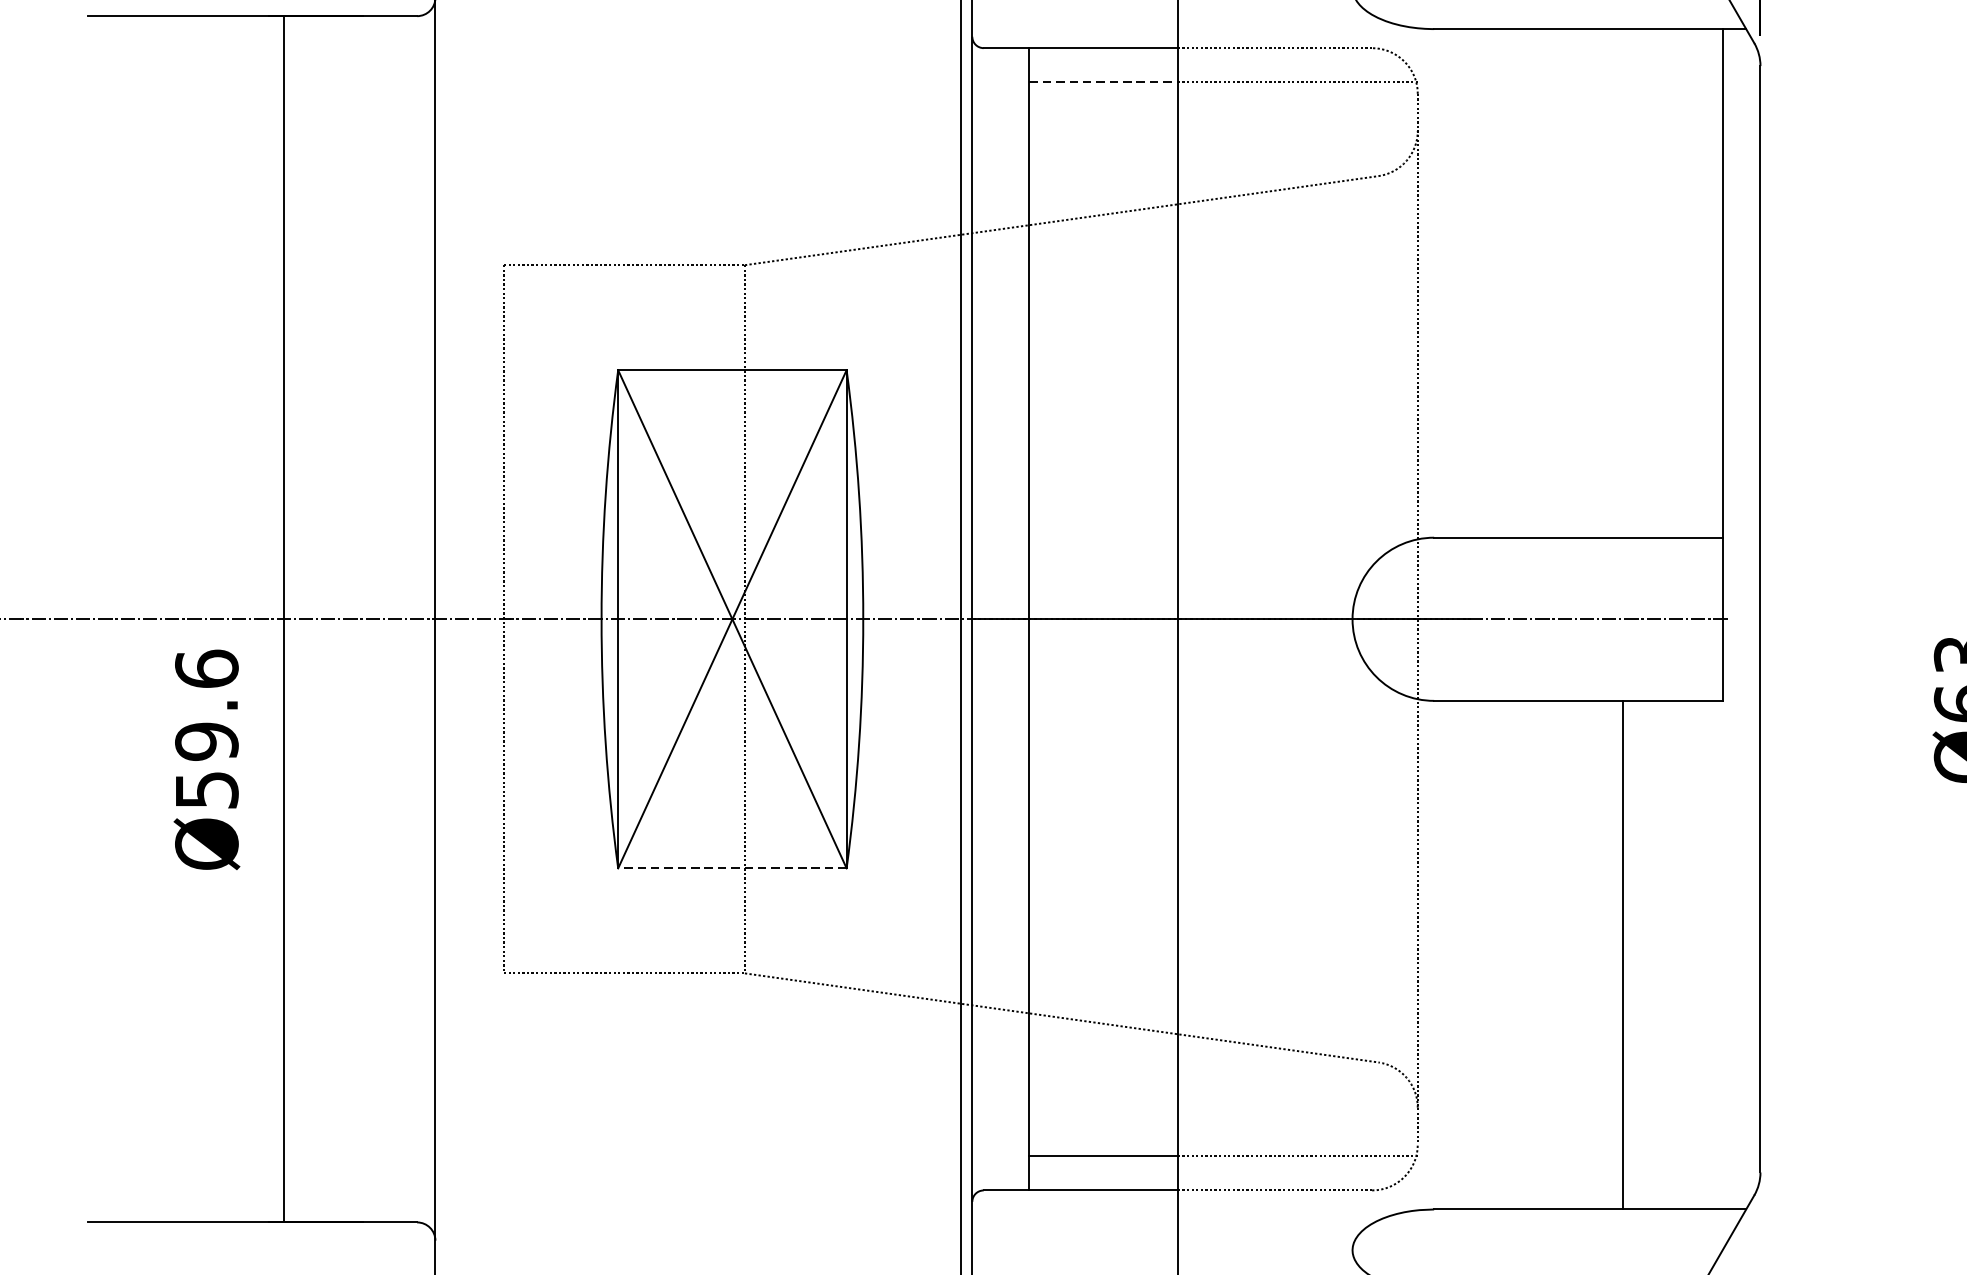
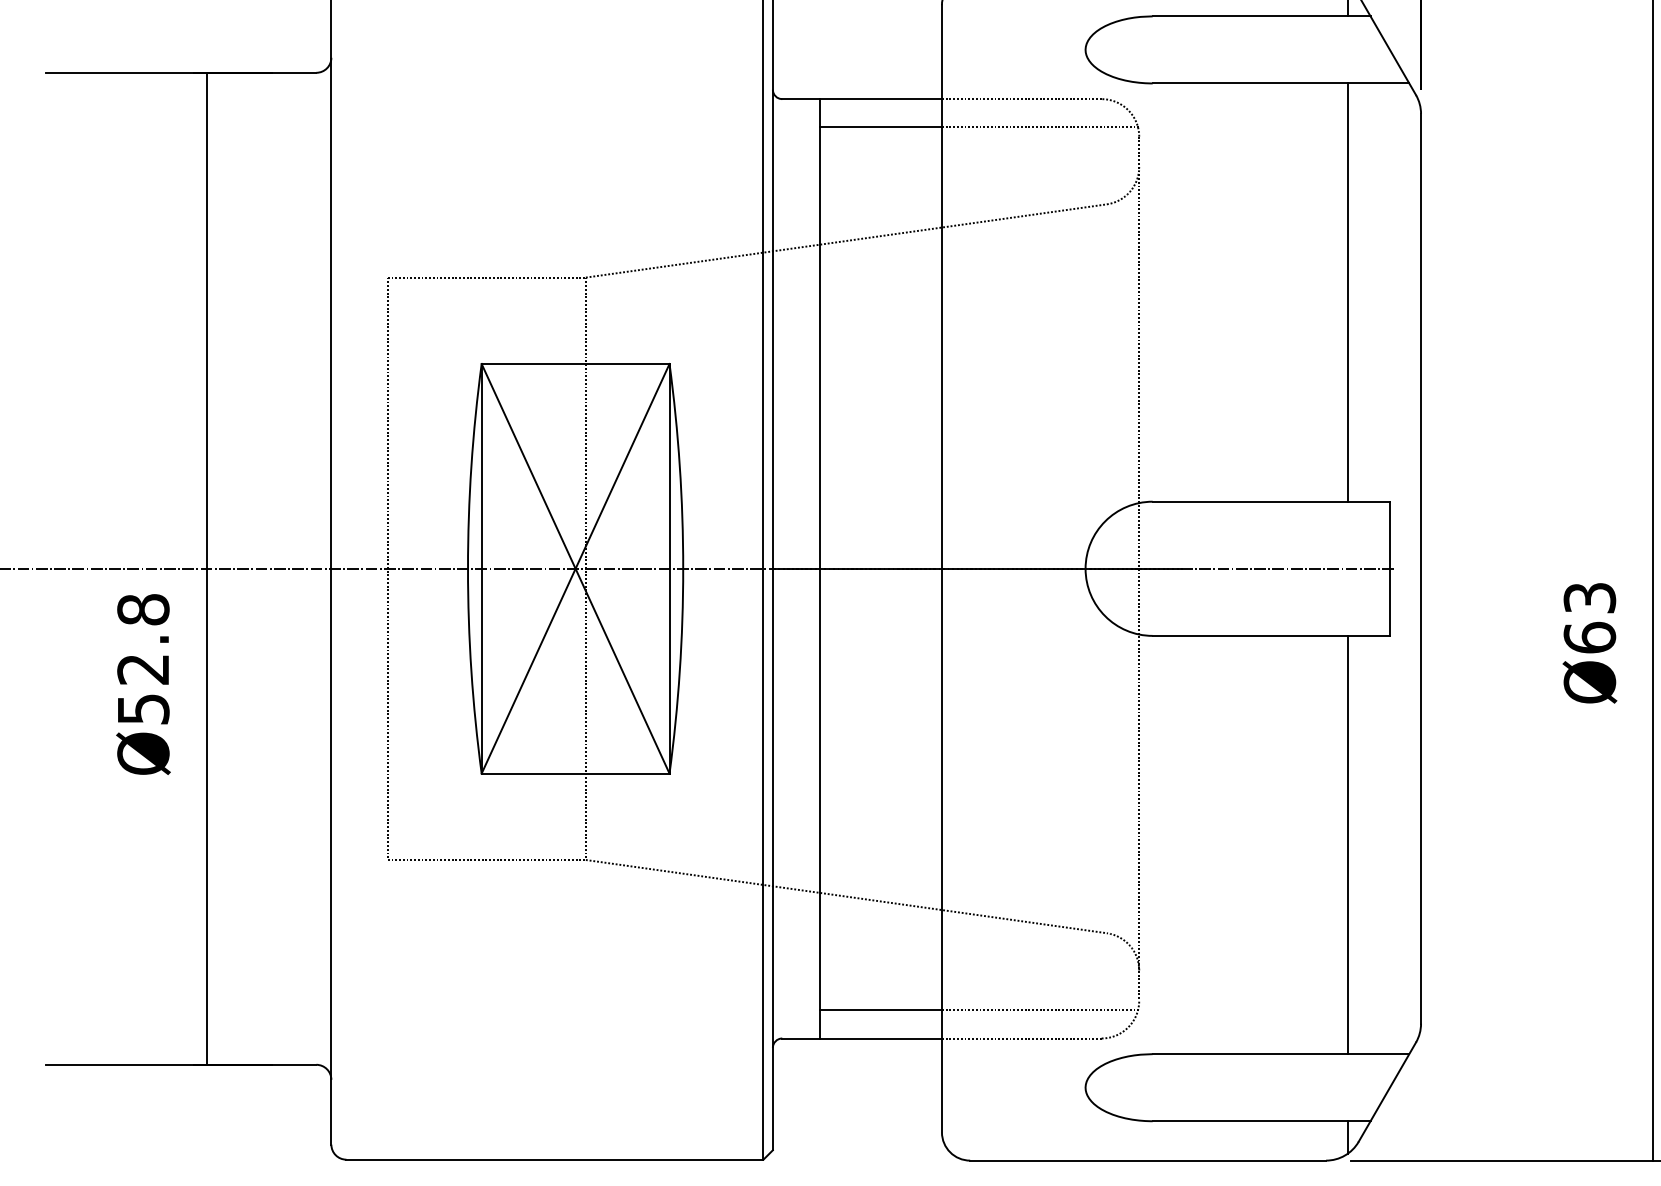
line: (1104, 82) -> (881, 127), dashed -> solid
line: (1722, 283) -> (1347, 292), moved
text: (206, 705) -> (143, 639), Ø59.6 -> Ø52.8
line: (732, 868) -> (575, 773), dashed -> solid
line: (1622, 954) -> (1347, 844), moved

